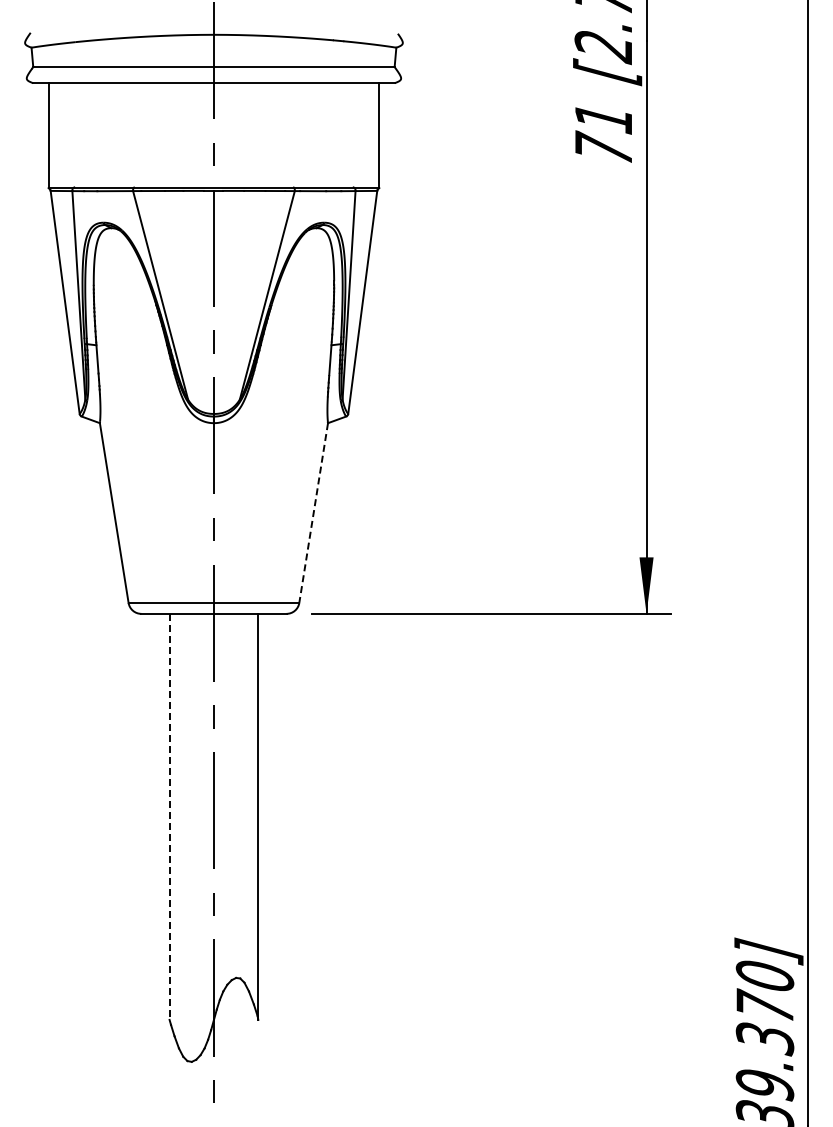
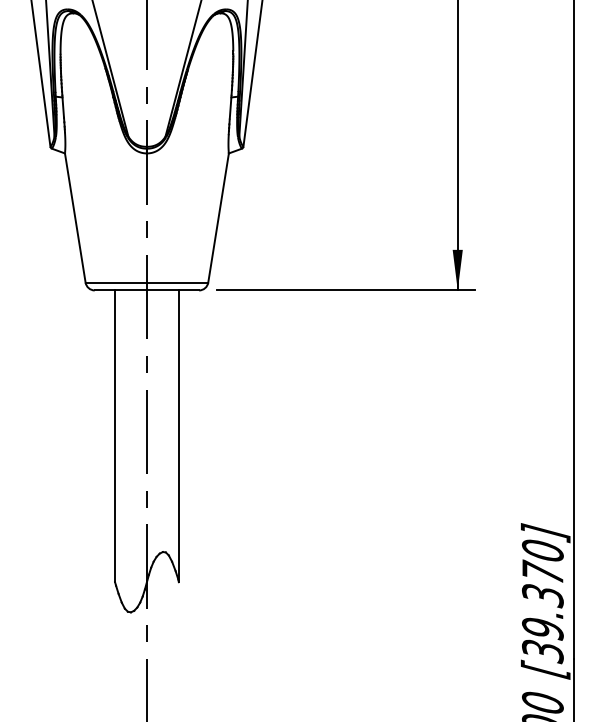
line: (313, 513) -> (218, 218), dashed -> solid
line: (169, 817) -> (114, 436), dashed -> solid

